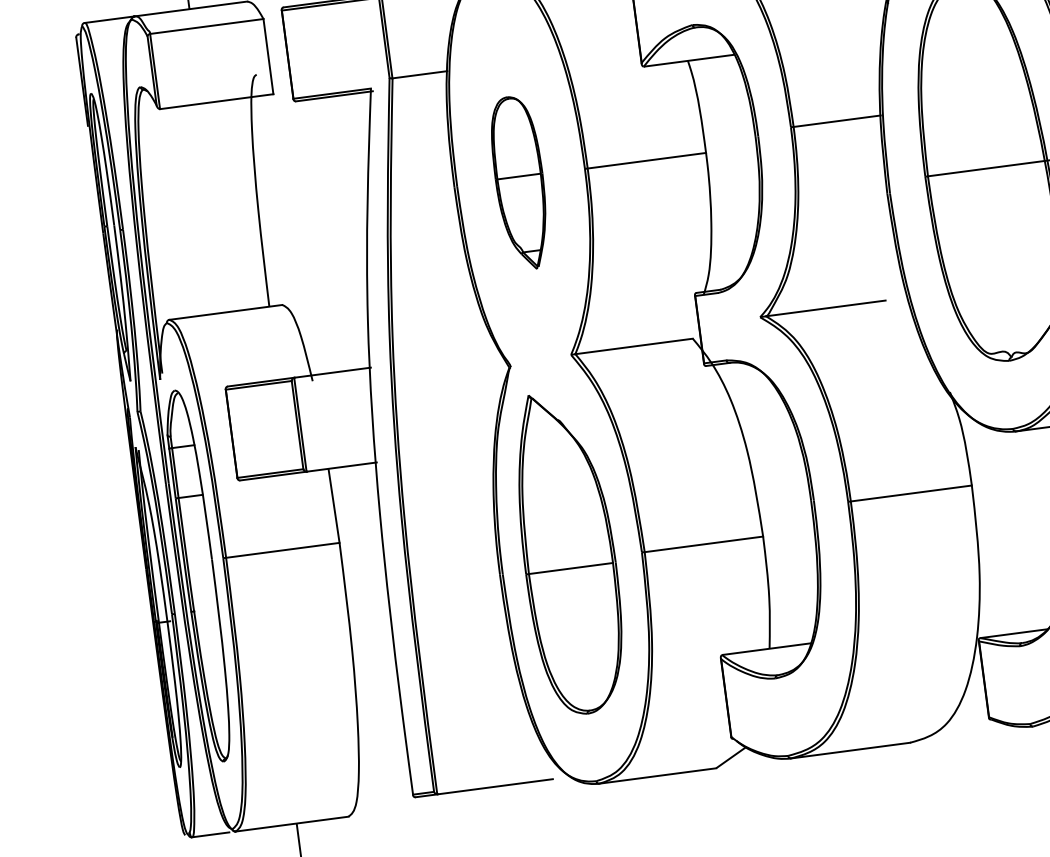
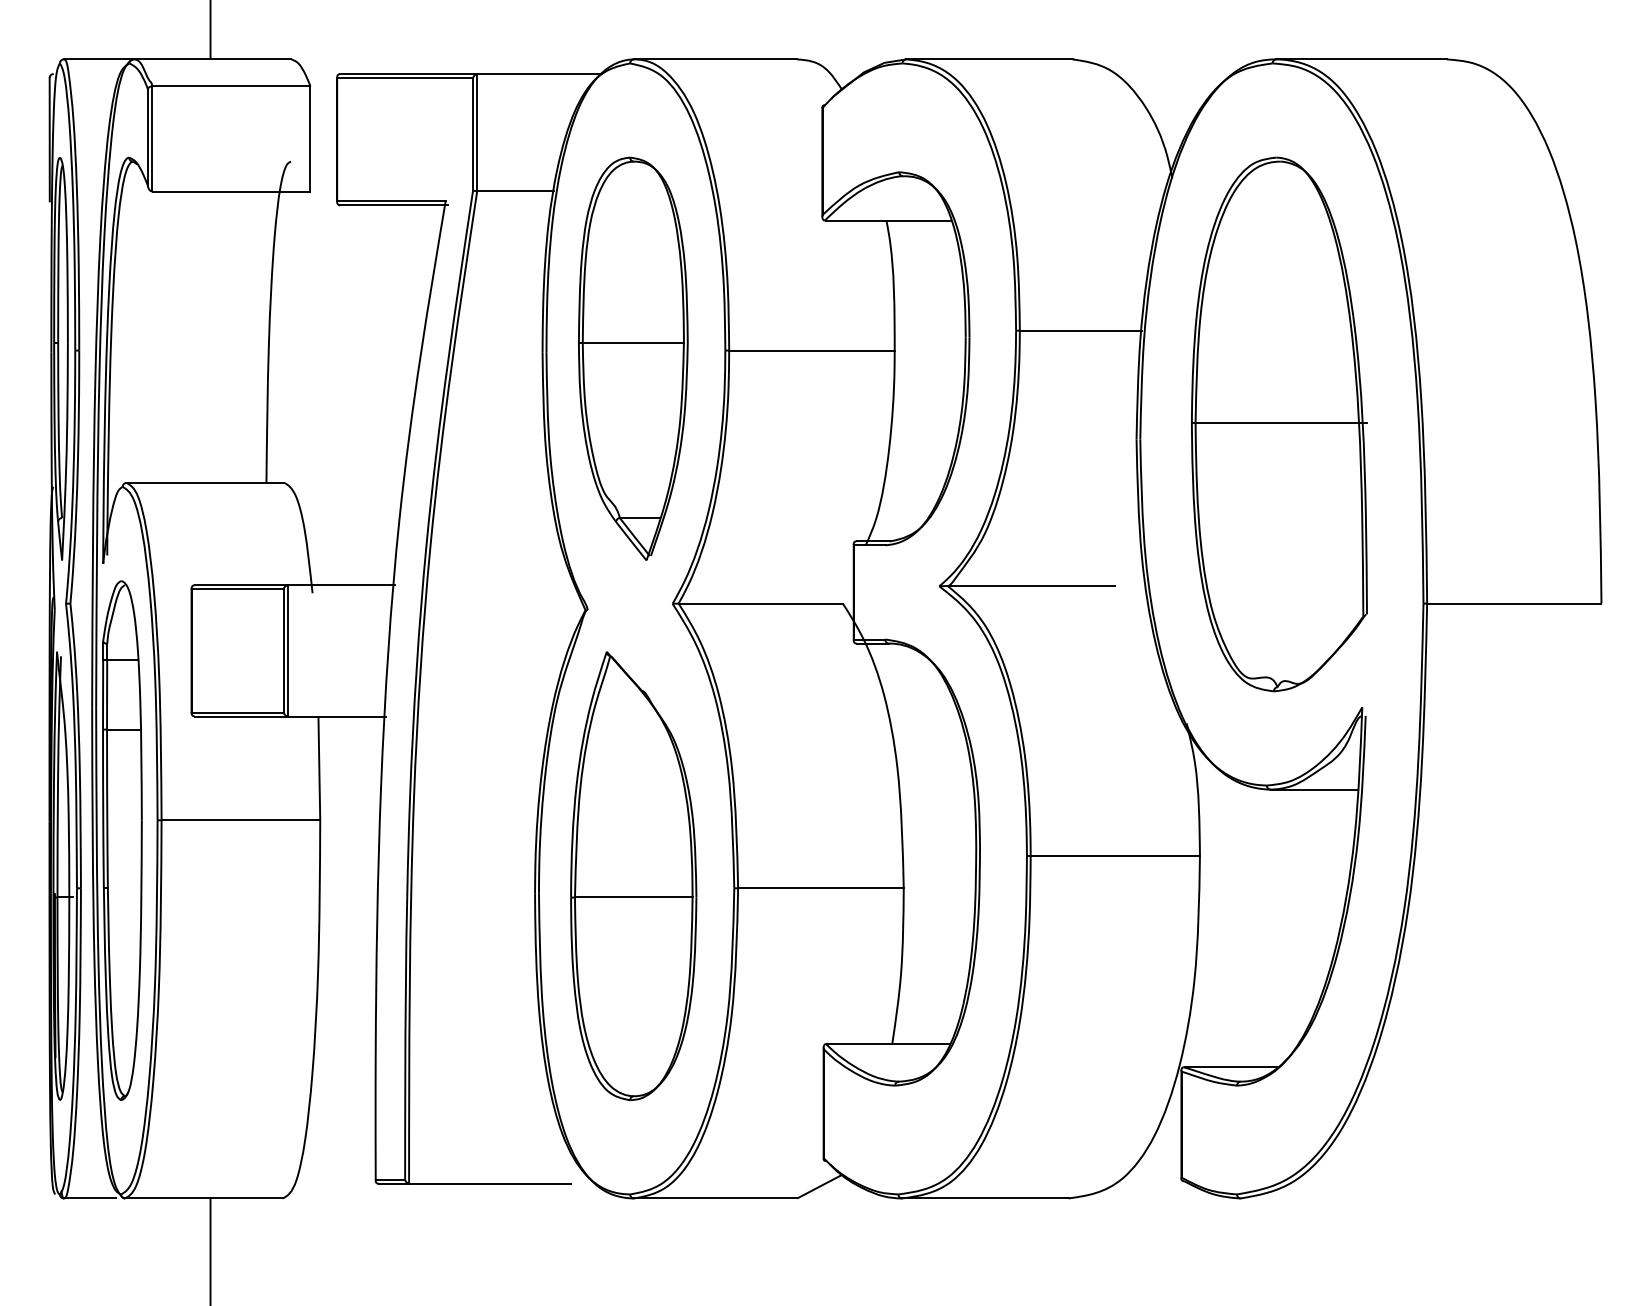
part: (520, 183) -> (633, 358), size x1.67

